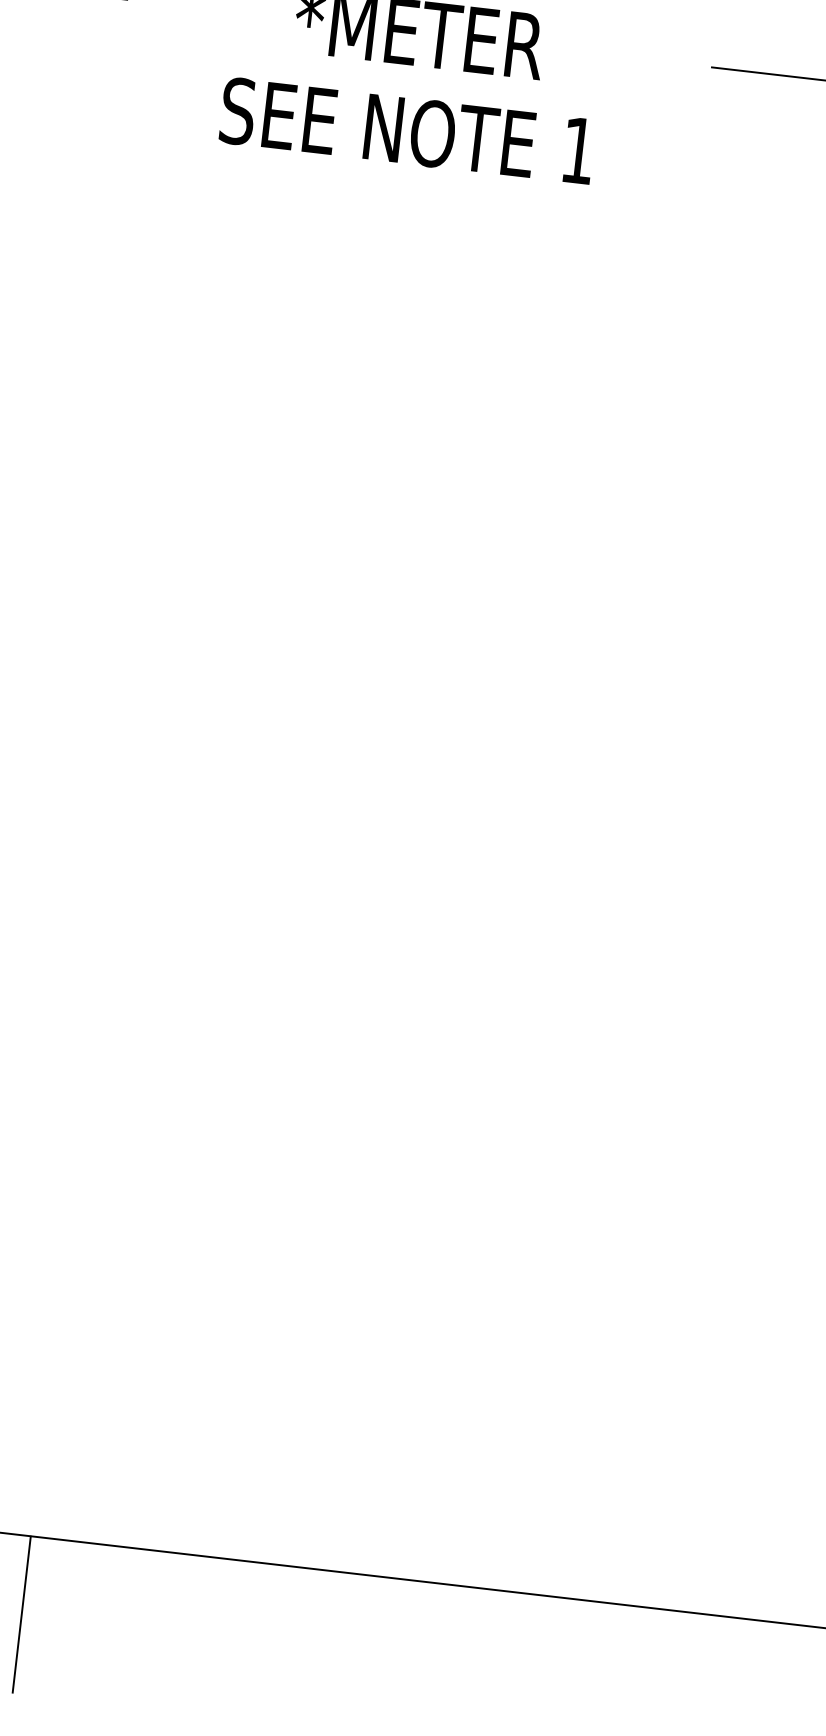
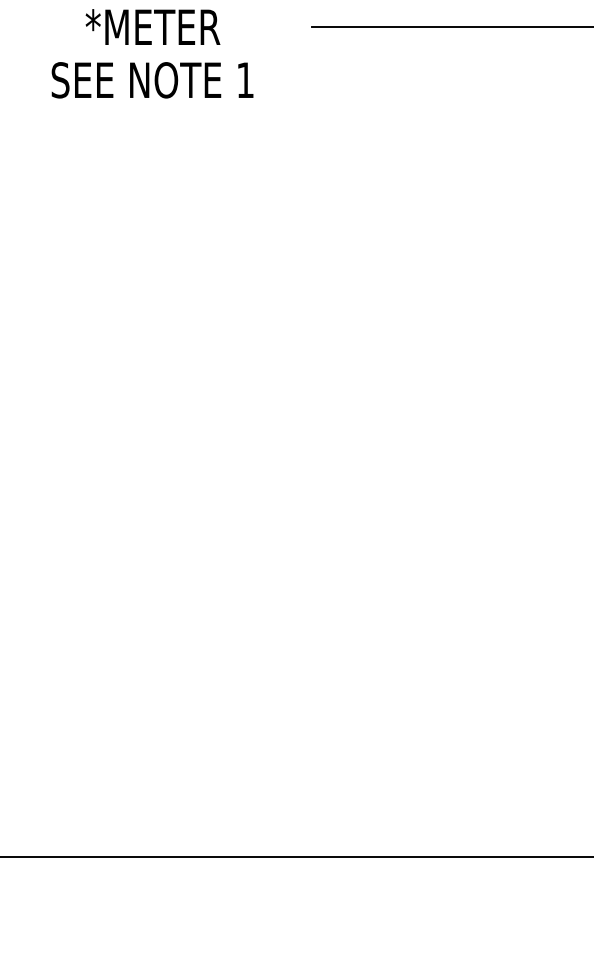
line: (21, 1614) -> (37, 899), removed

